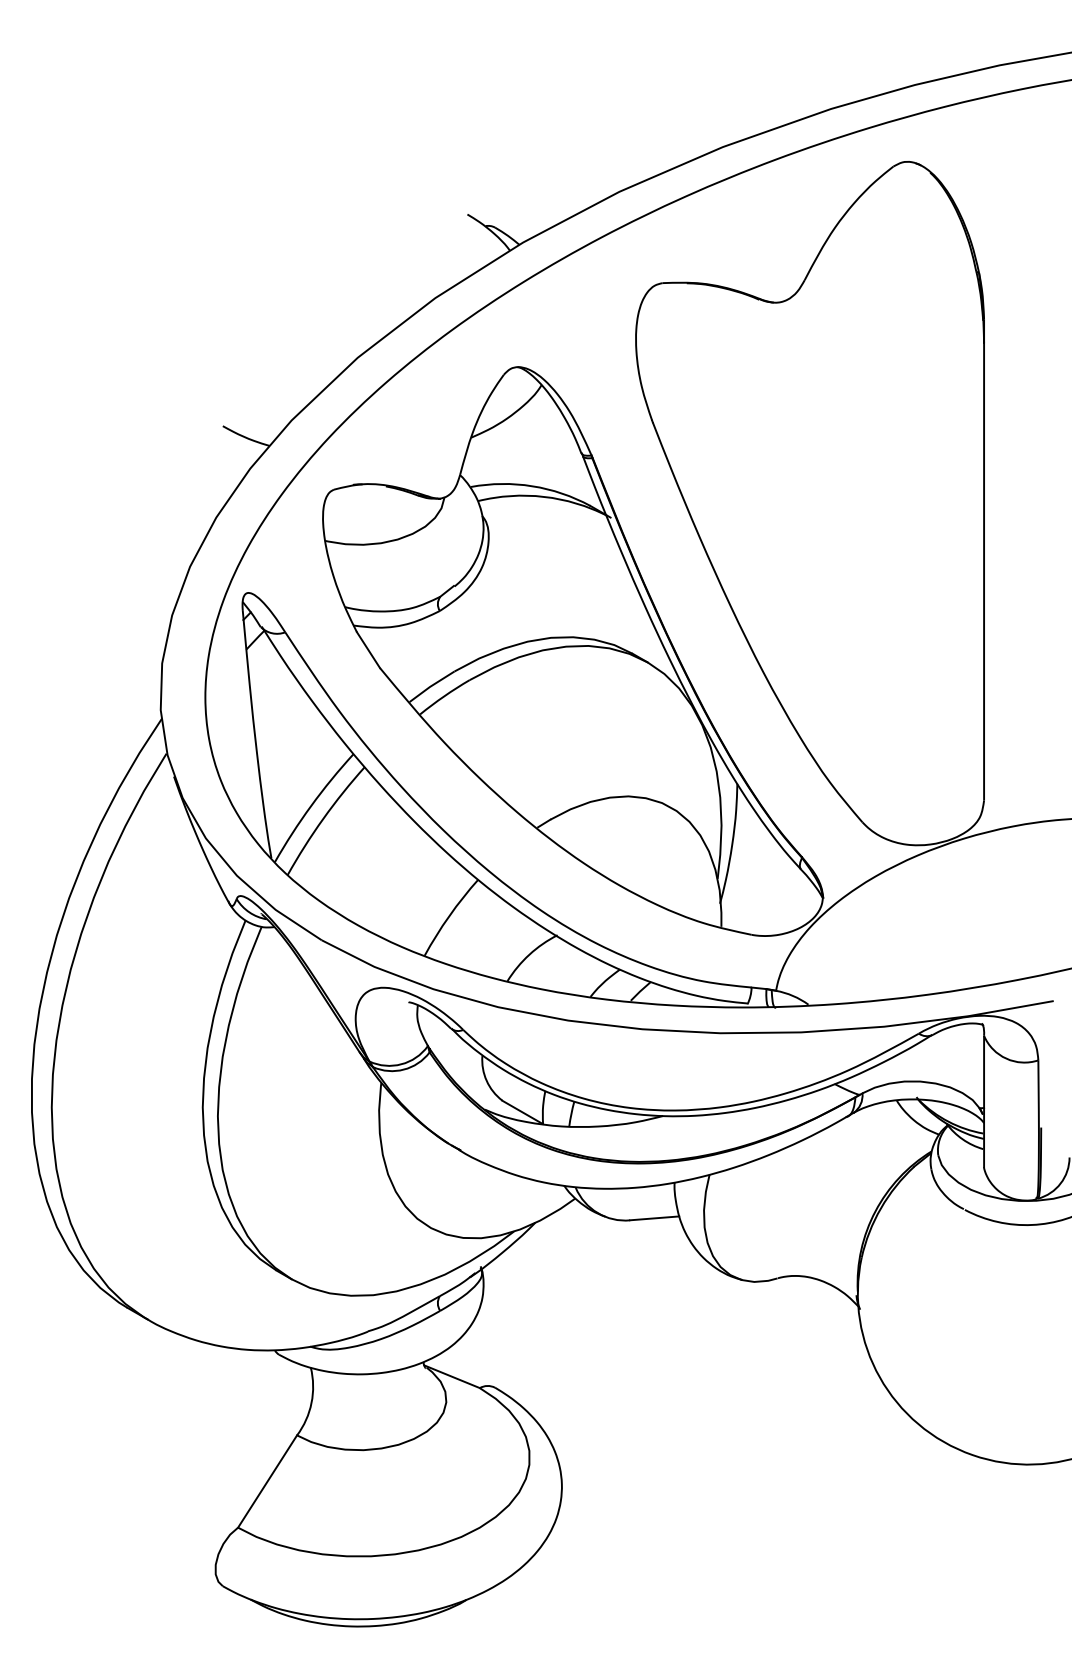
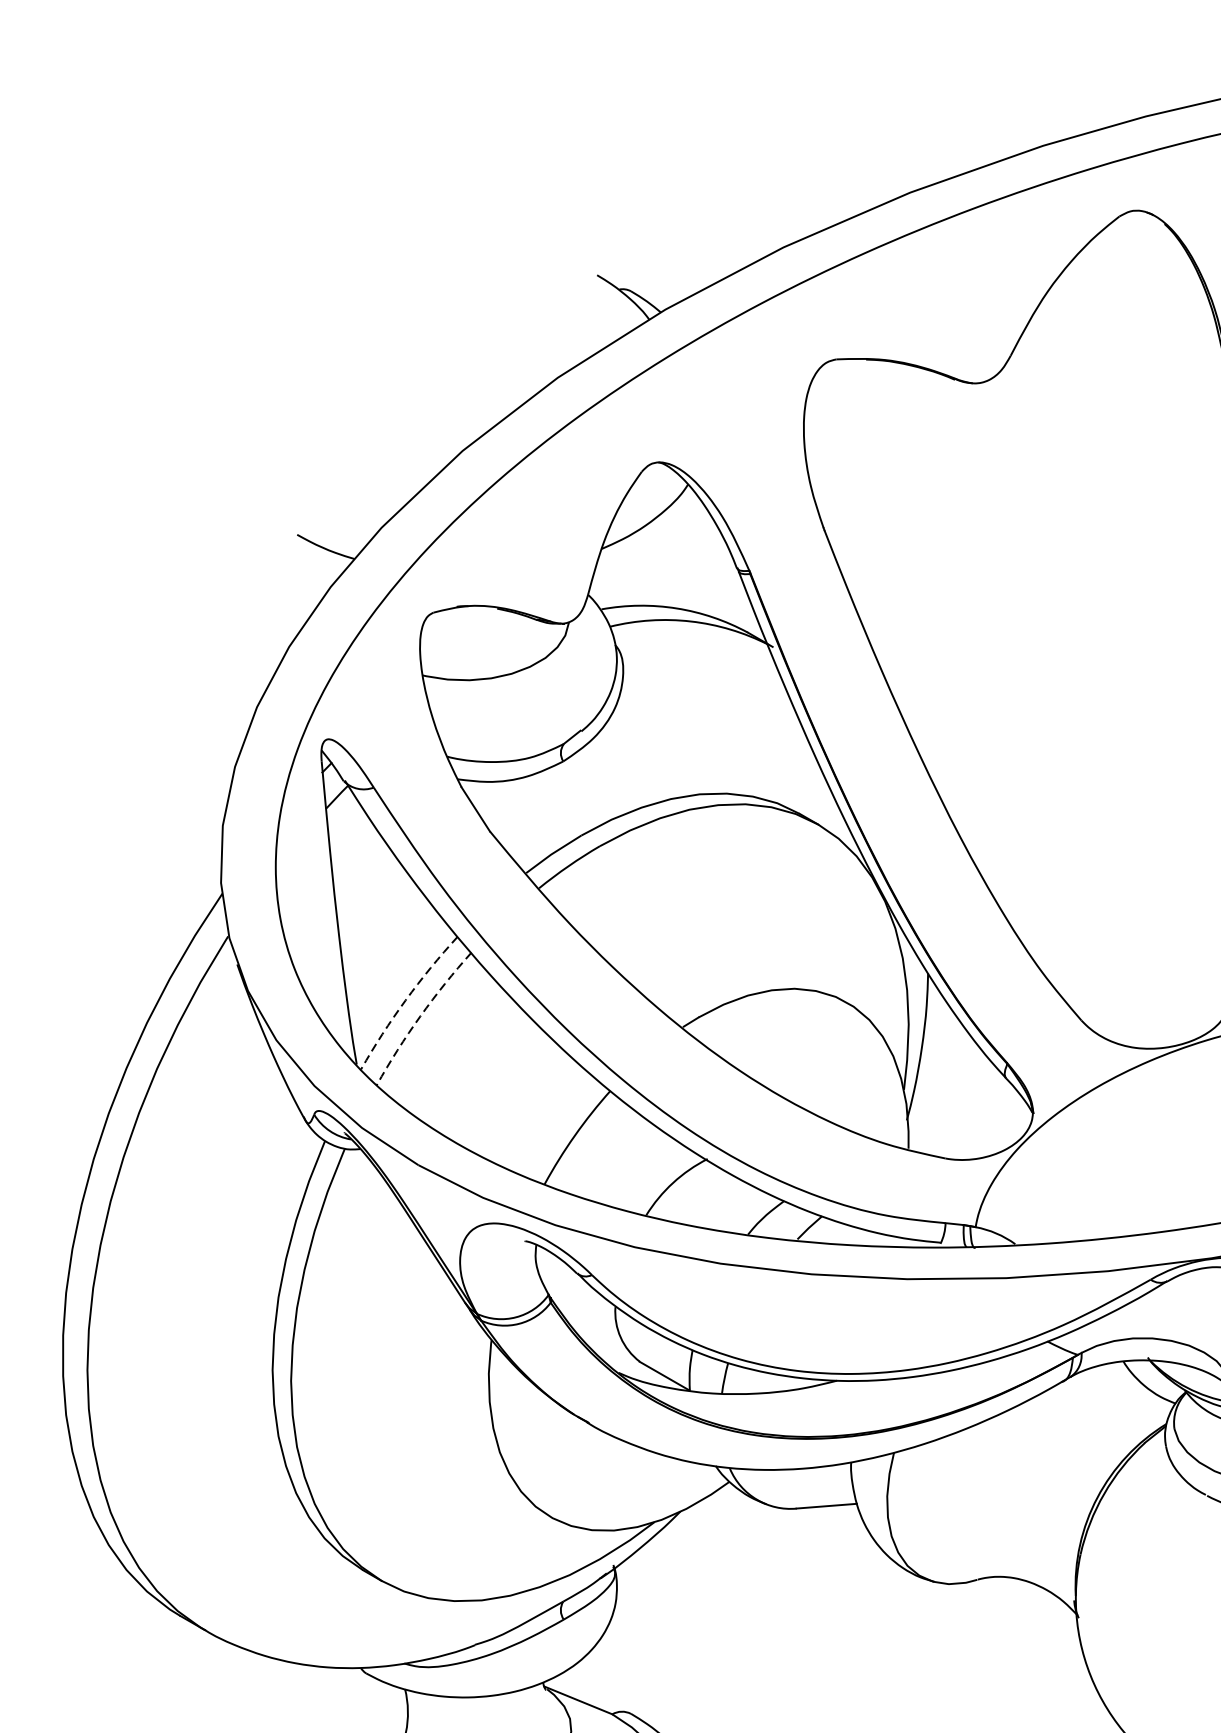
arc: (311, 805) -> (405, 999), solid -> dashed
arc: (323, 818) -> (420, 1015), solid -> dashed

